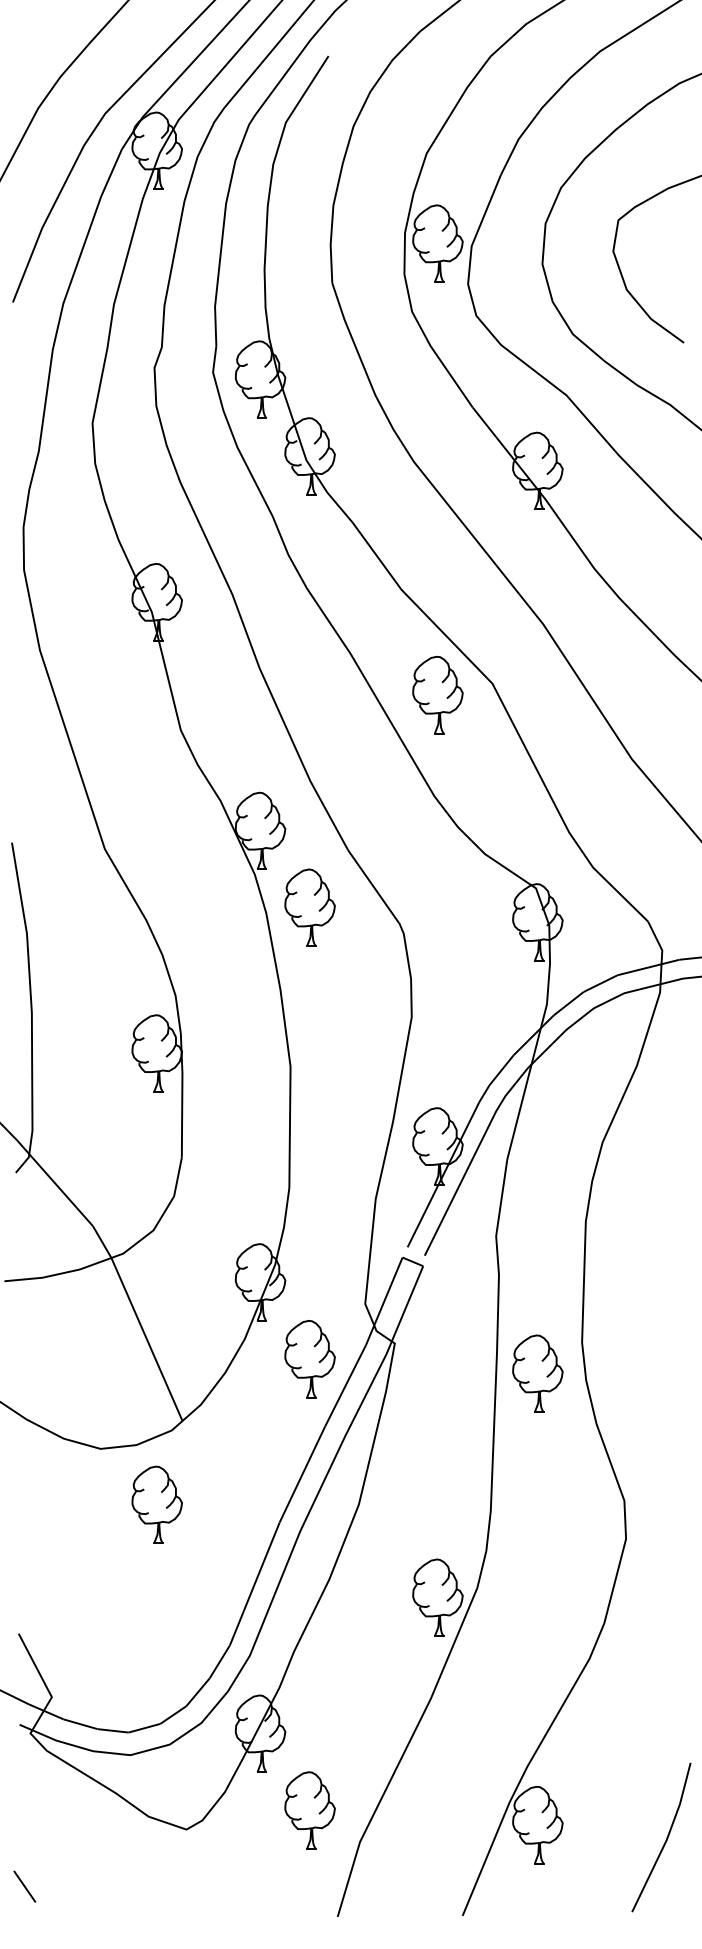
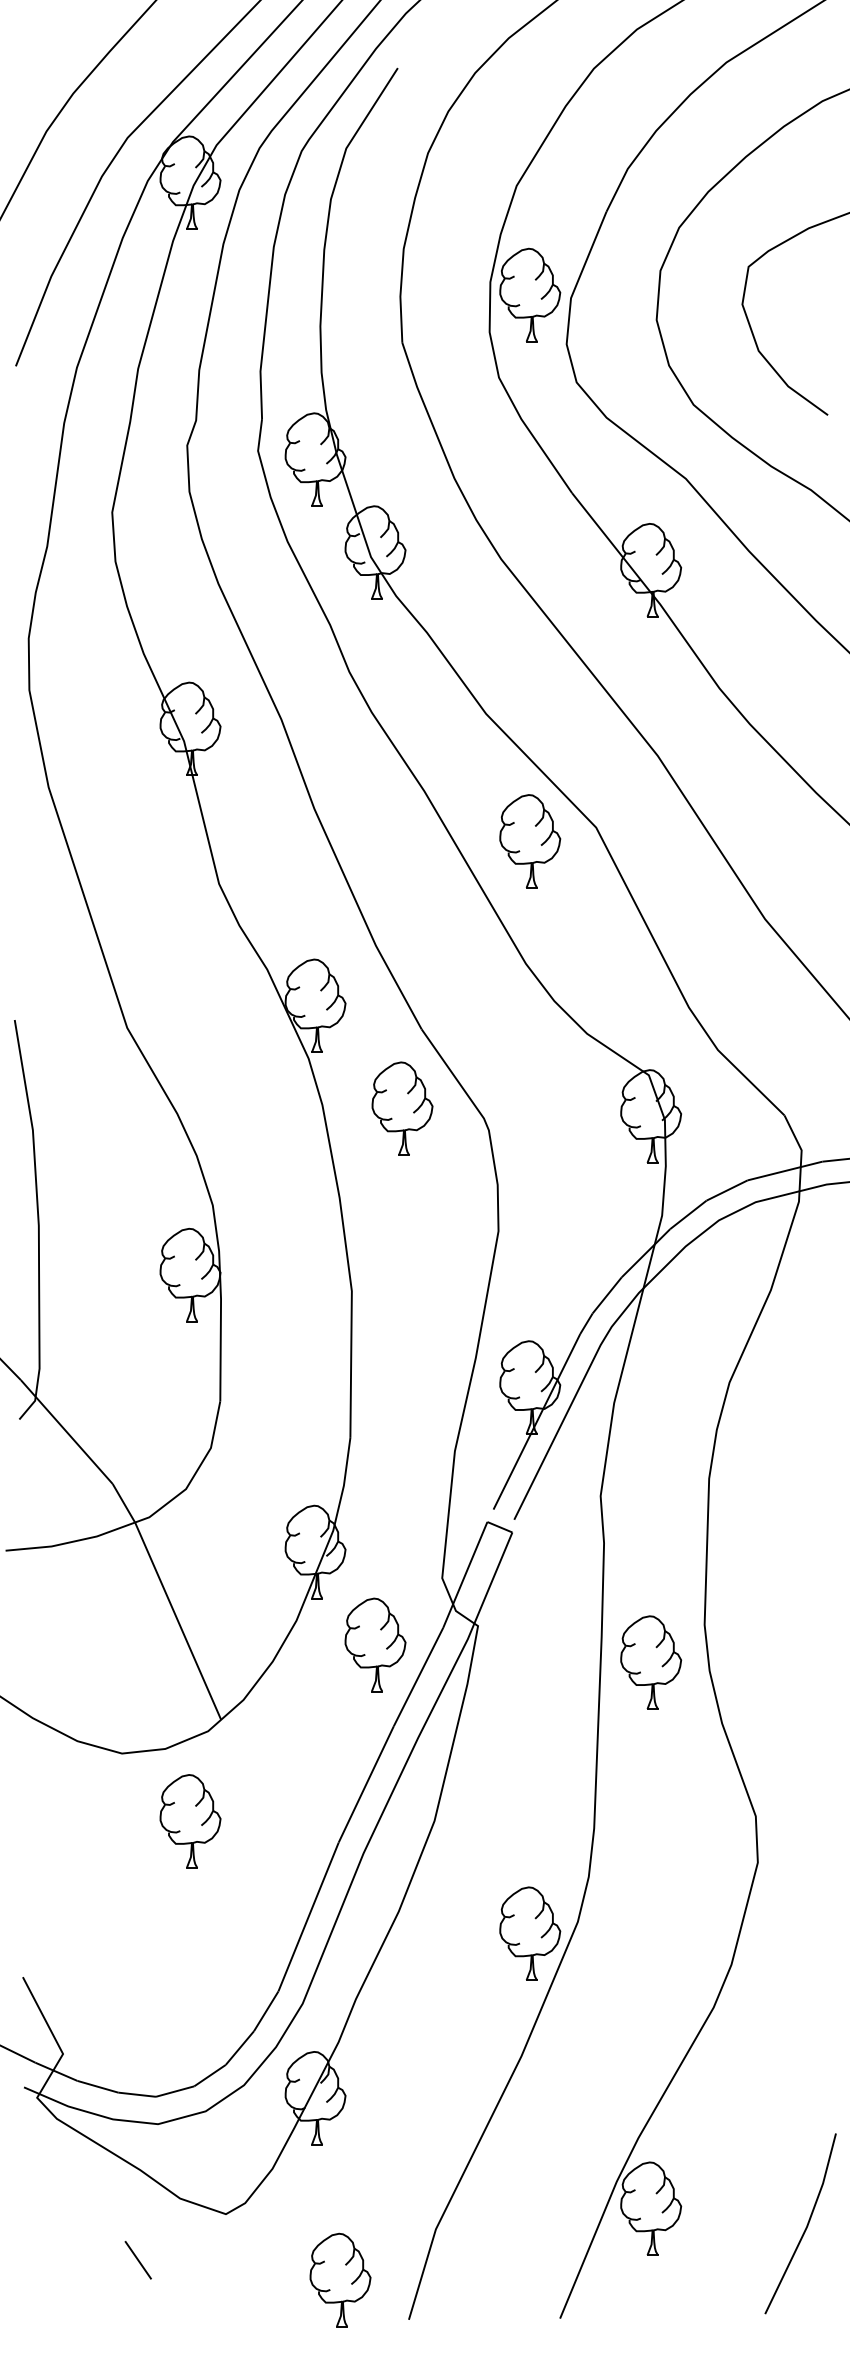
part: (310, 907) -> (402, 1108), moved
part: (310, 1809) -> (340, 2279), moved
line: (24, 1886) -> (137, 2260), moved

